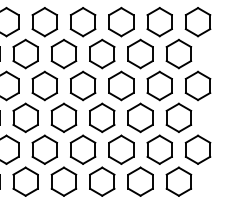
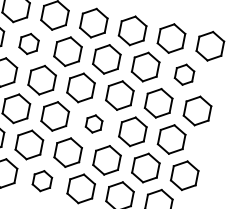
part: (25, 53) -> (29, 43), size x0.7
part: (178, 53) -> (184, 74), size x0.7
part: (102, 117) -> (94, 123), size x0.6
part: (63, 181) -> (41, 180), size x0.7

